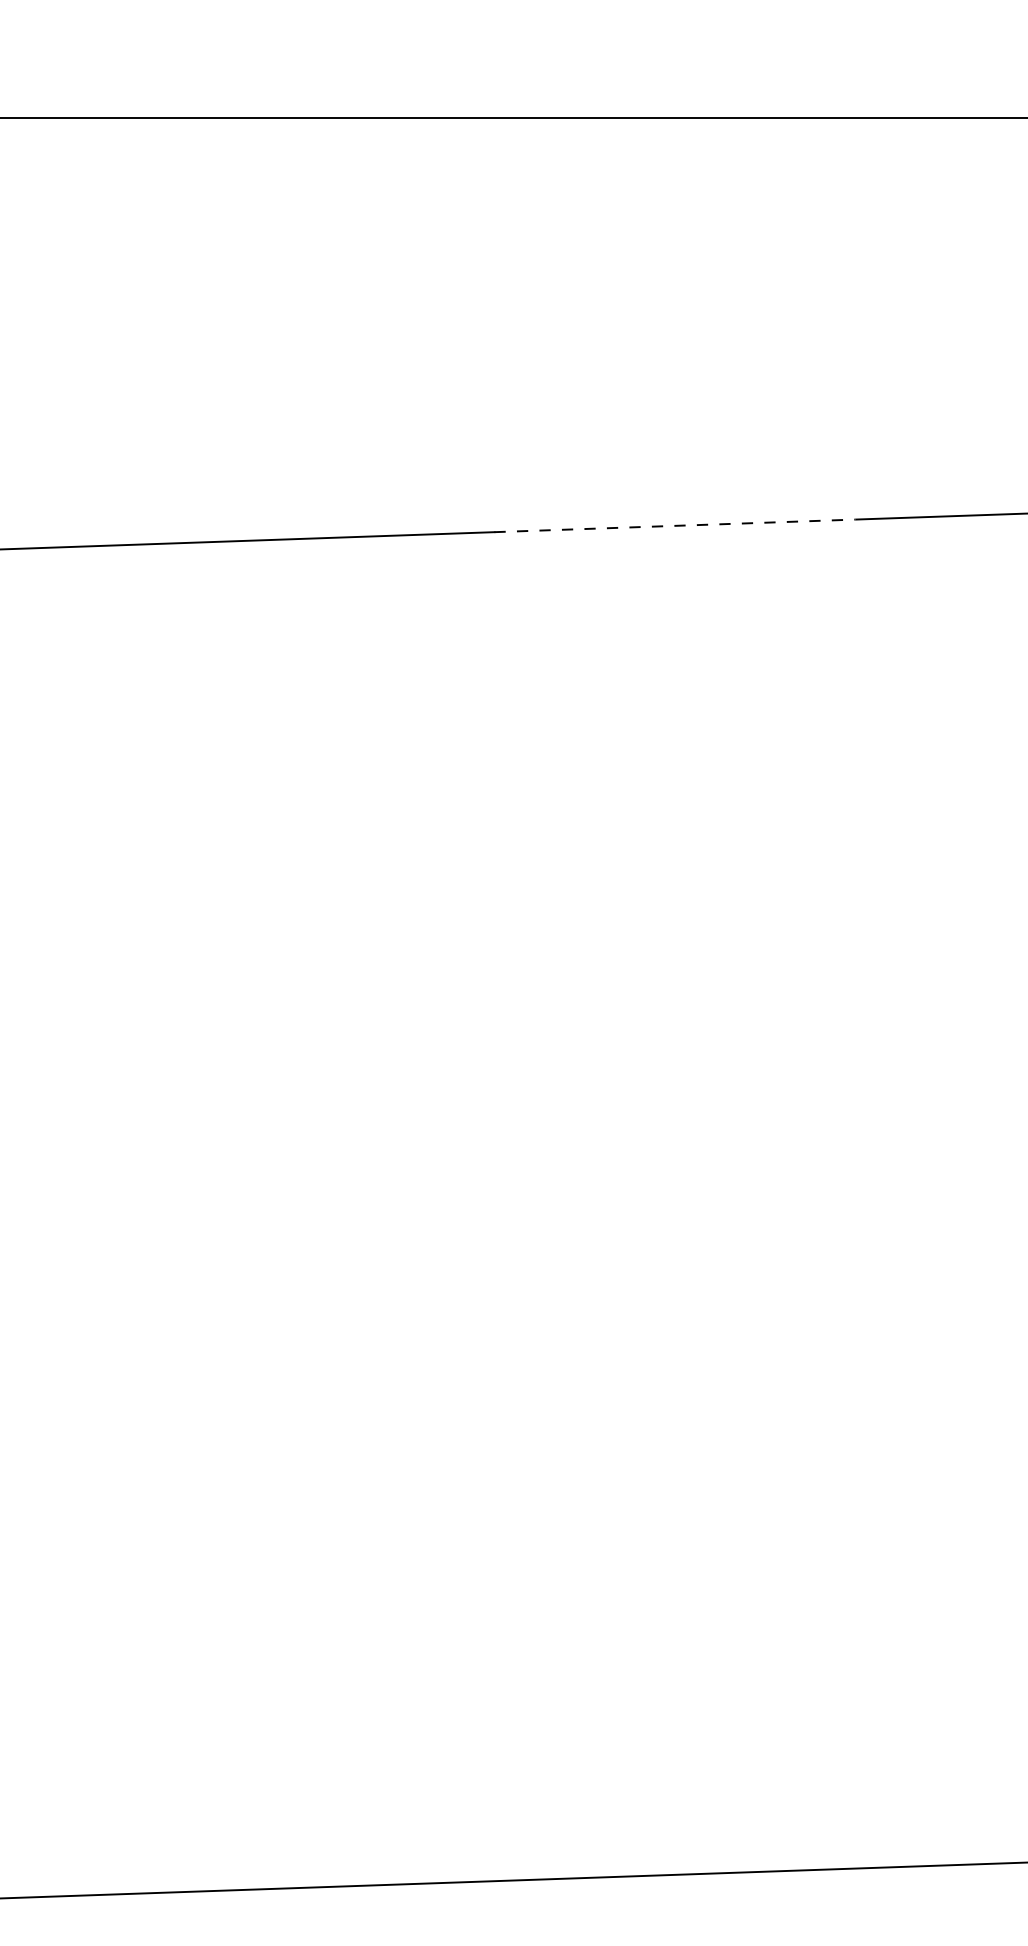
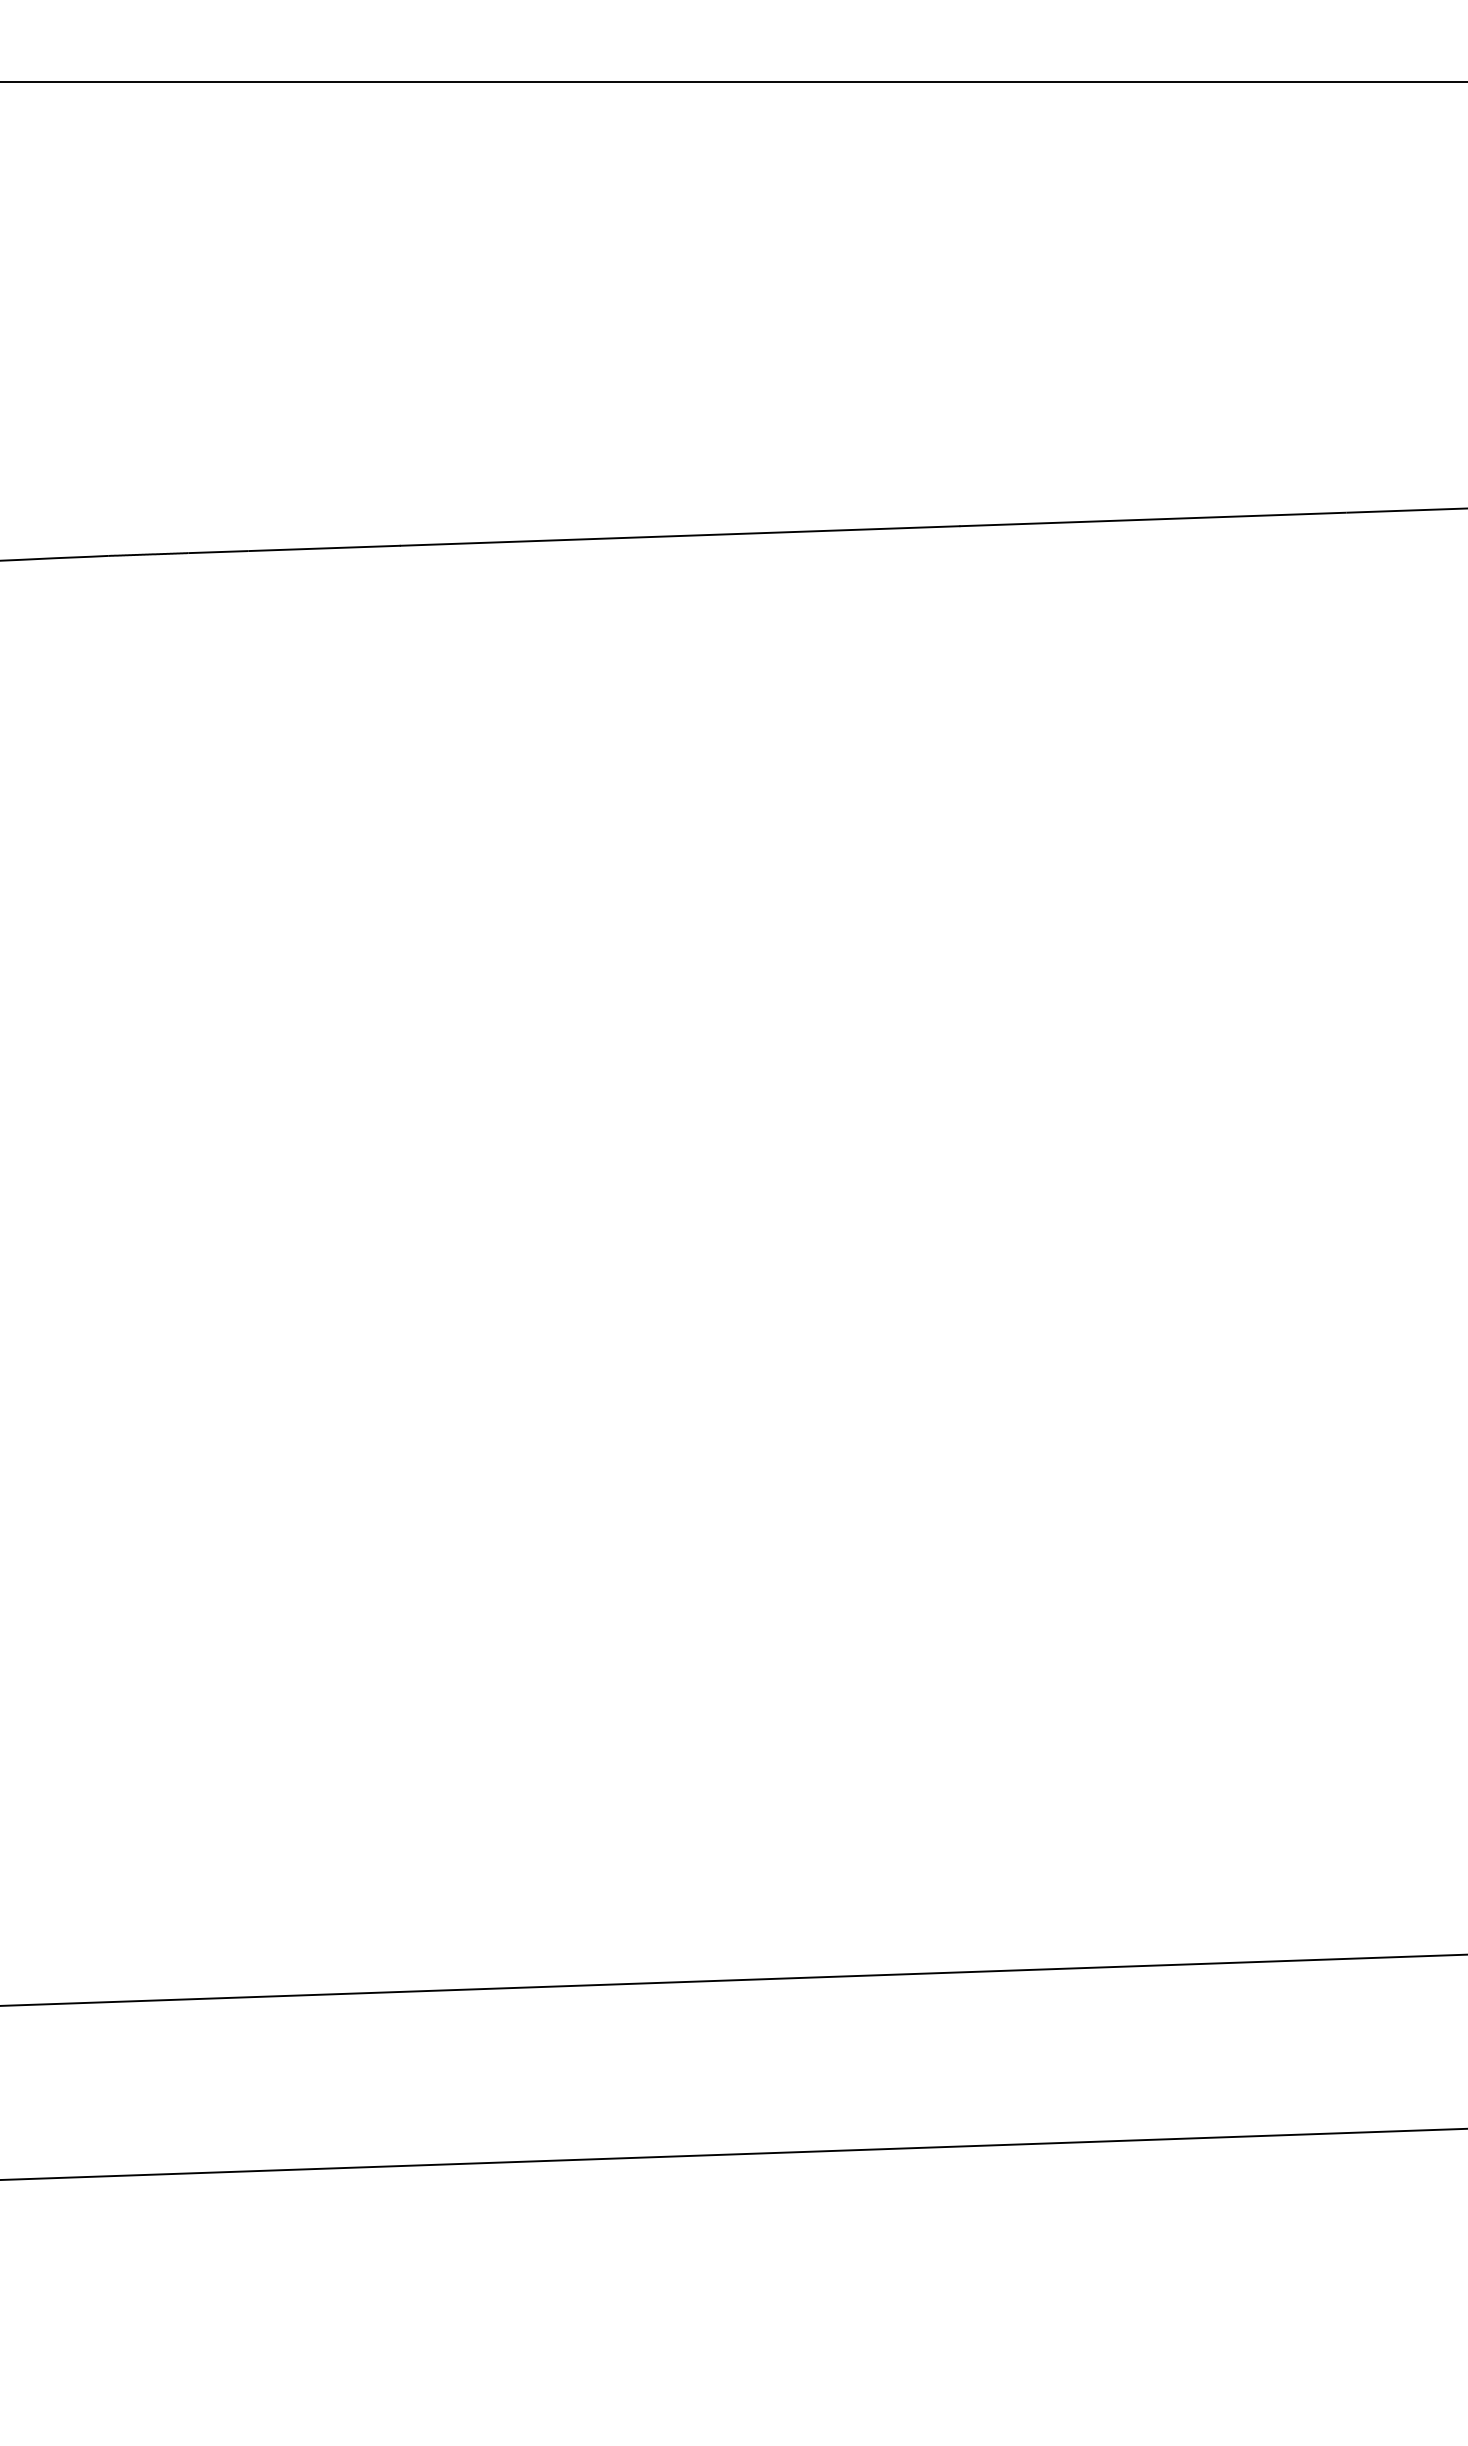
line: (675, 525) -> (1153, 519), dashed -> solid

